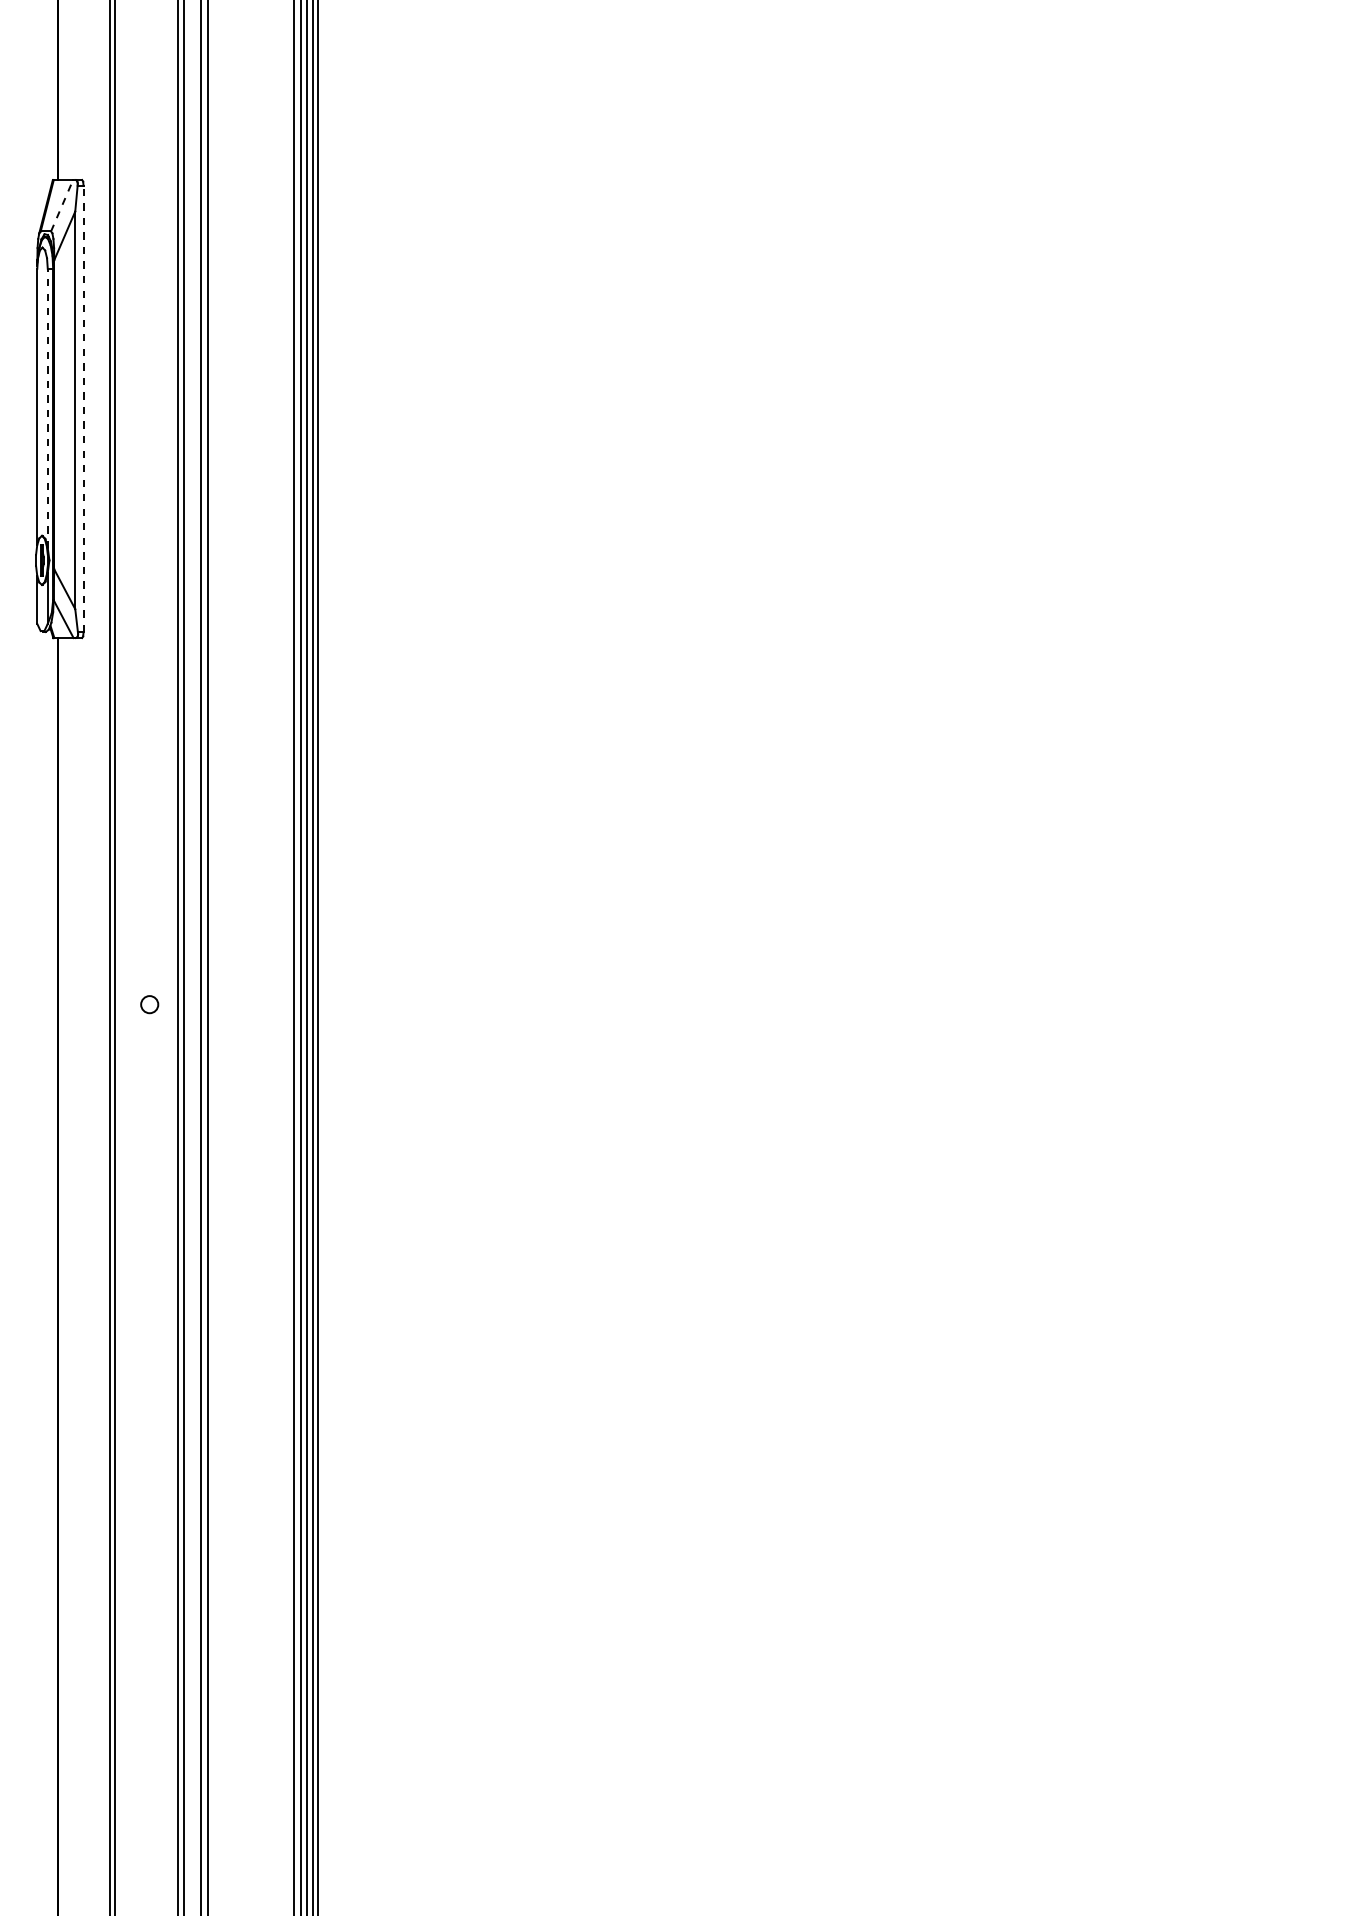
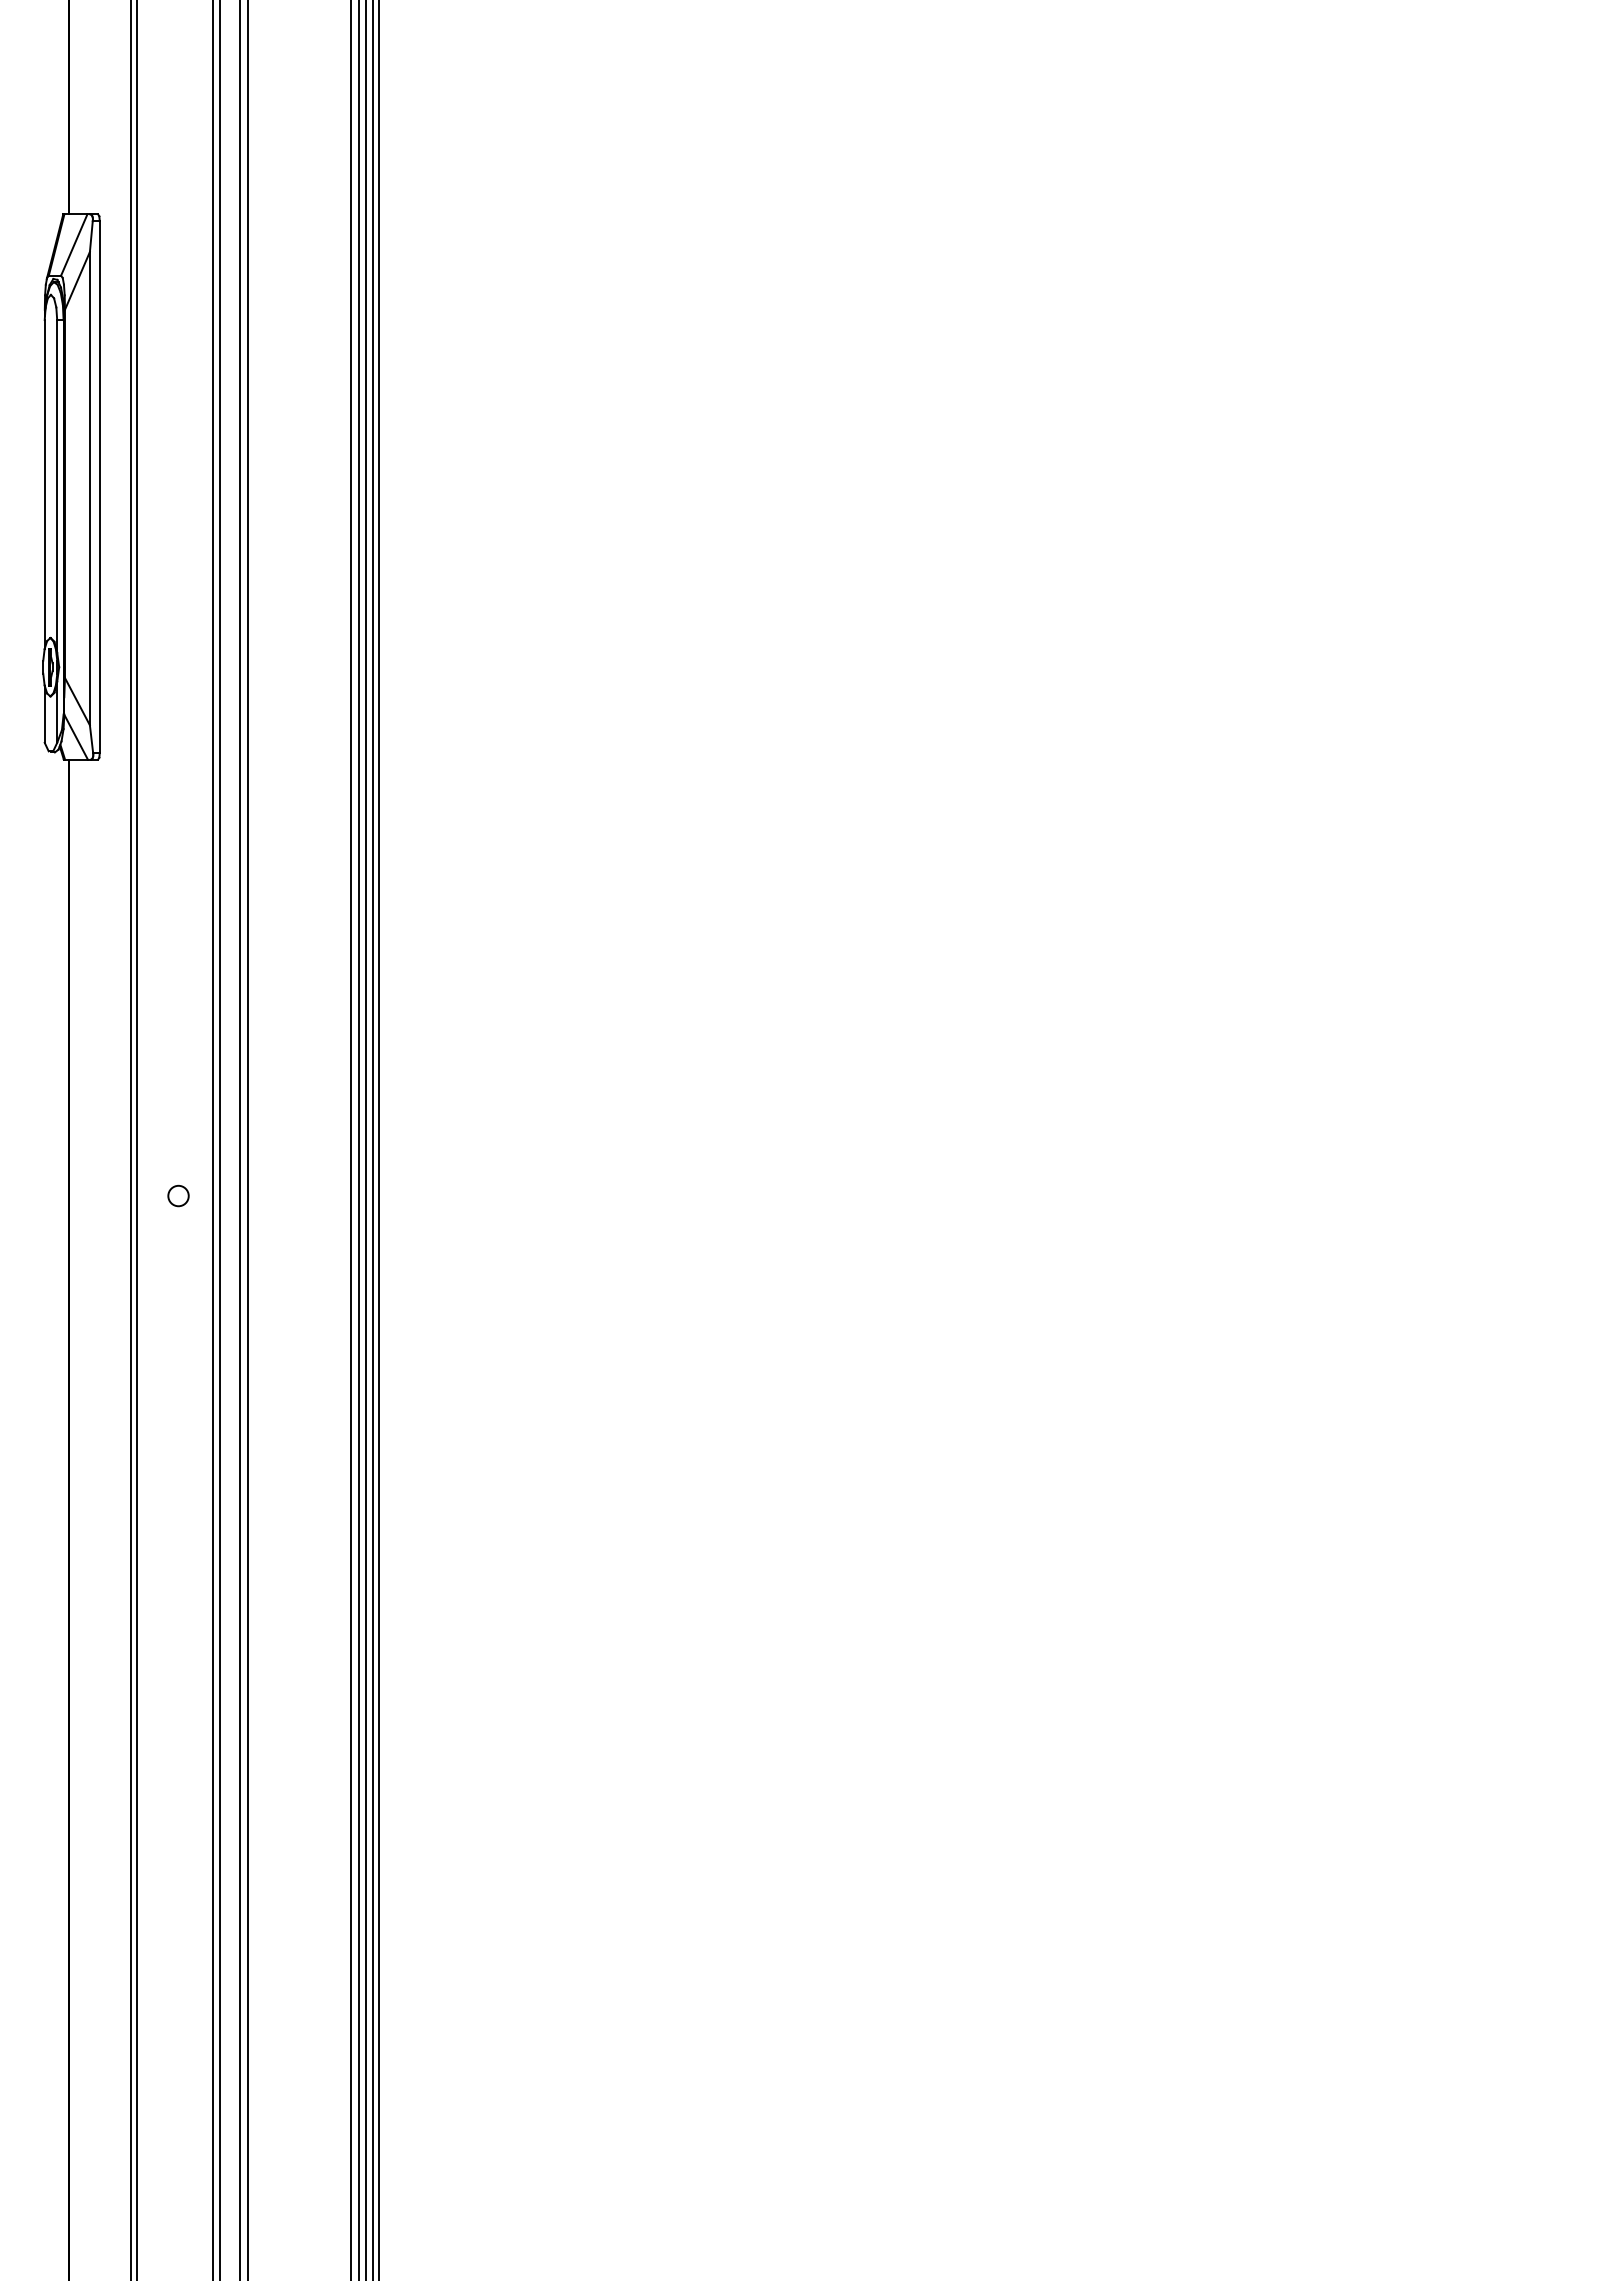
line: (62, 205) -> (74, 244), dashed -> solid
line: (48, 407) -> (57, 485), dashed -> solid
line: (83, 409) -> (99, 487), dashed -> solid

